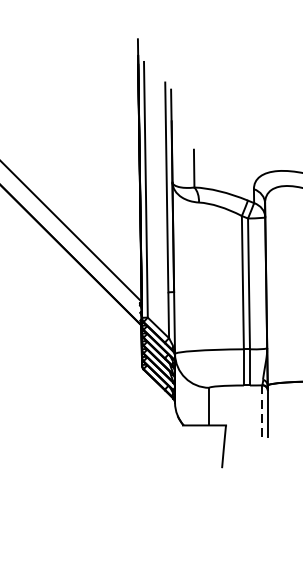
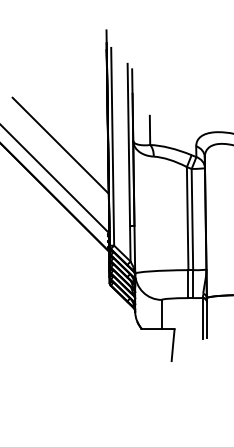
line: (78, 188) -> (60, 145), added
line: (262, 411) -> (202, 318), dashed -> solid

